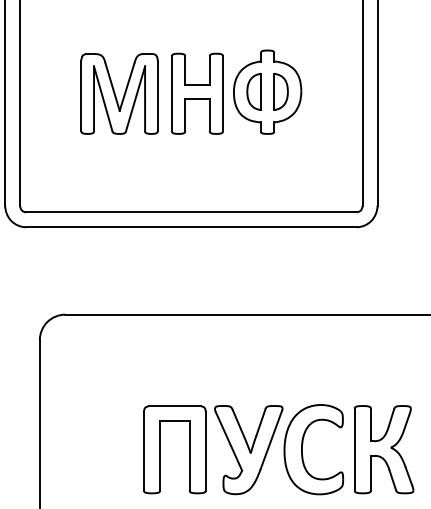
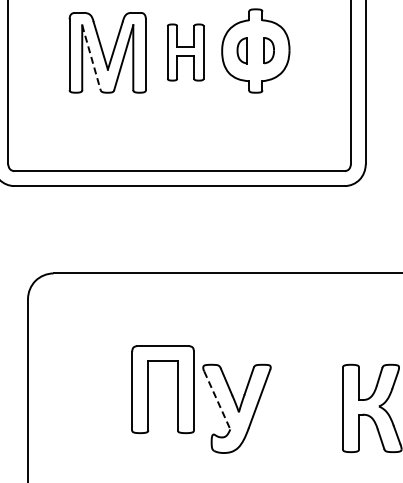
part: (253, 91) -> (241, 50), size x0.7
part: (280, 91) -> (268, 50), size x0.7
part: (197, 93) -> (185, 52), size x0.7
line: (103, 98) -> (91, 57), solid -> dashed
line: (229, 441) -> (217, 400), solid -> dashed
part: (160, 449) -> (148, 389), moved
part: (302, 449) -> (290, 408), removed

